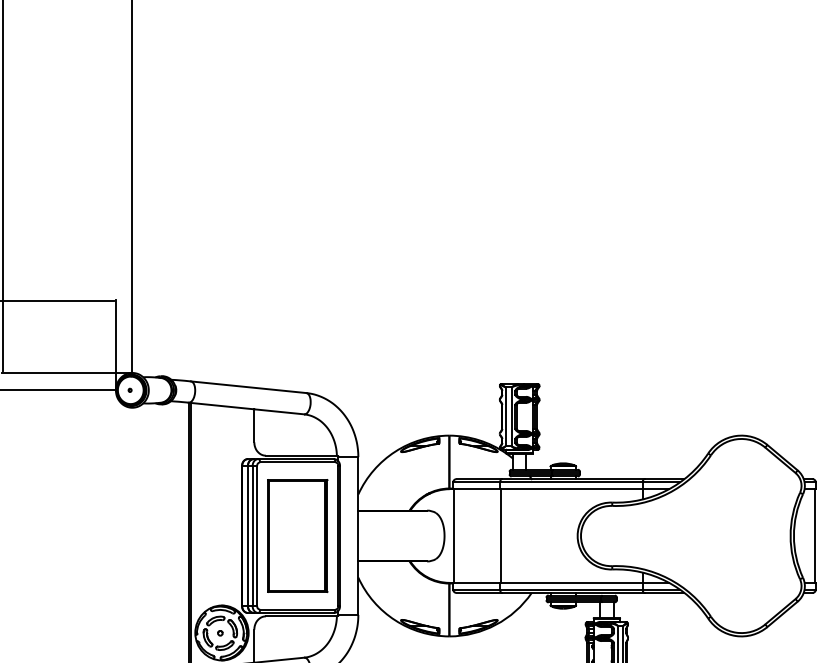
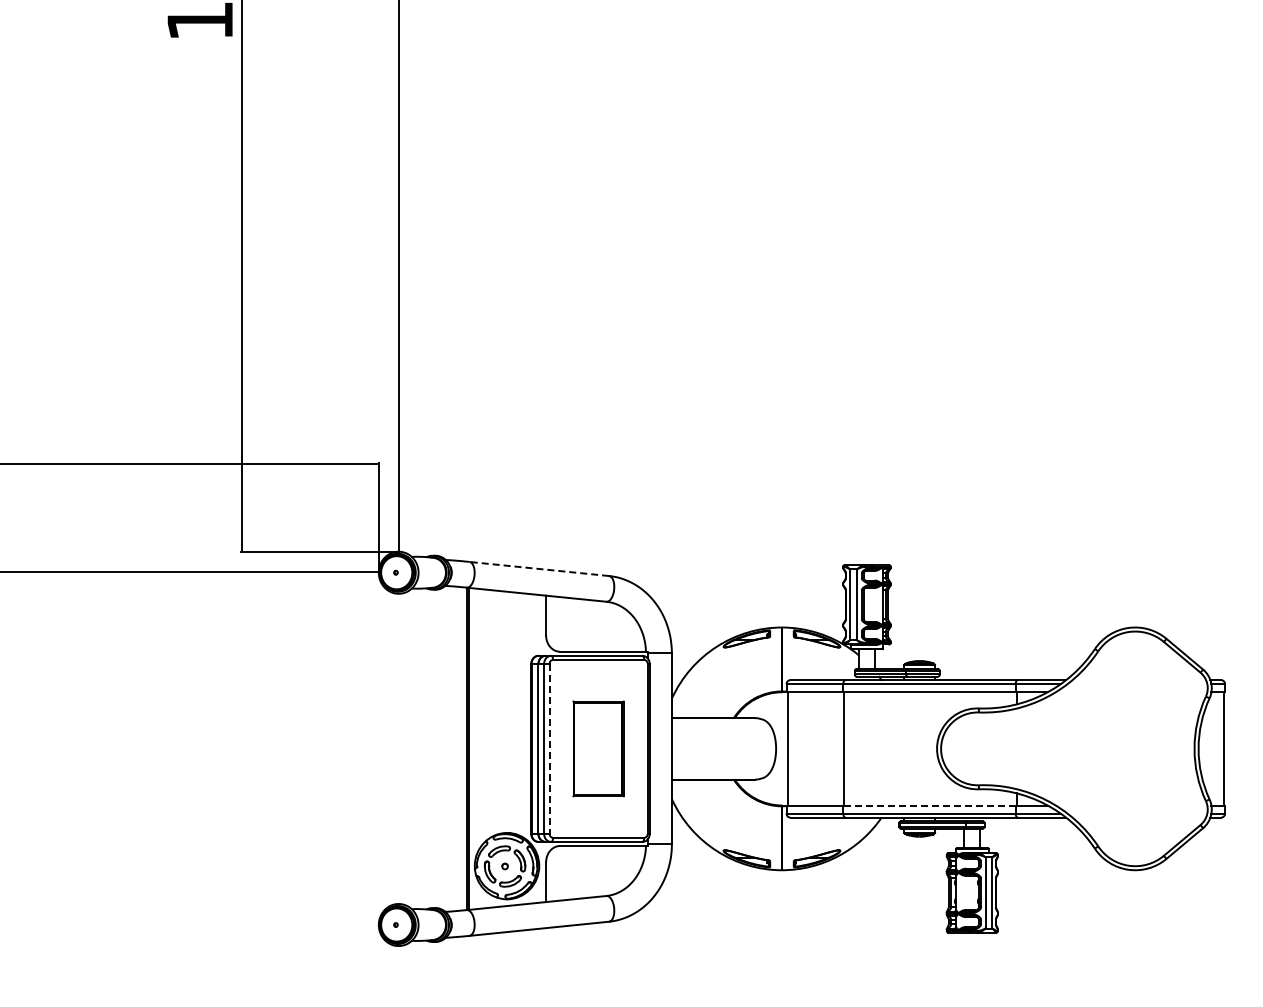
line: (248, 386) -> (538, 568), solid -> dashed
line: (257, 535) -> (549, 748), solid -> dashed
part: (297, 535) -> (598, 748), size x0.7
line: (570, 582) -> (928, 805), solid -> dashed

